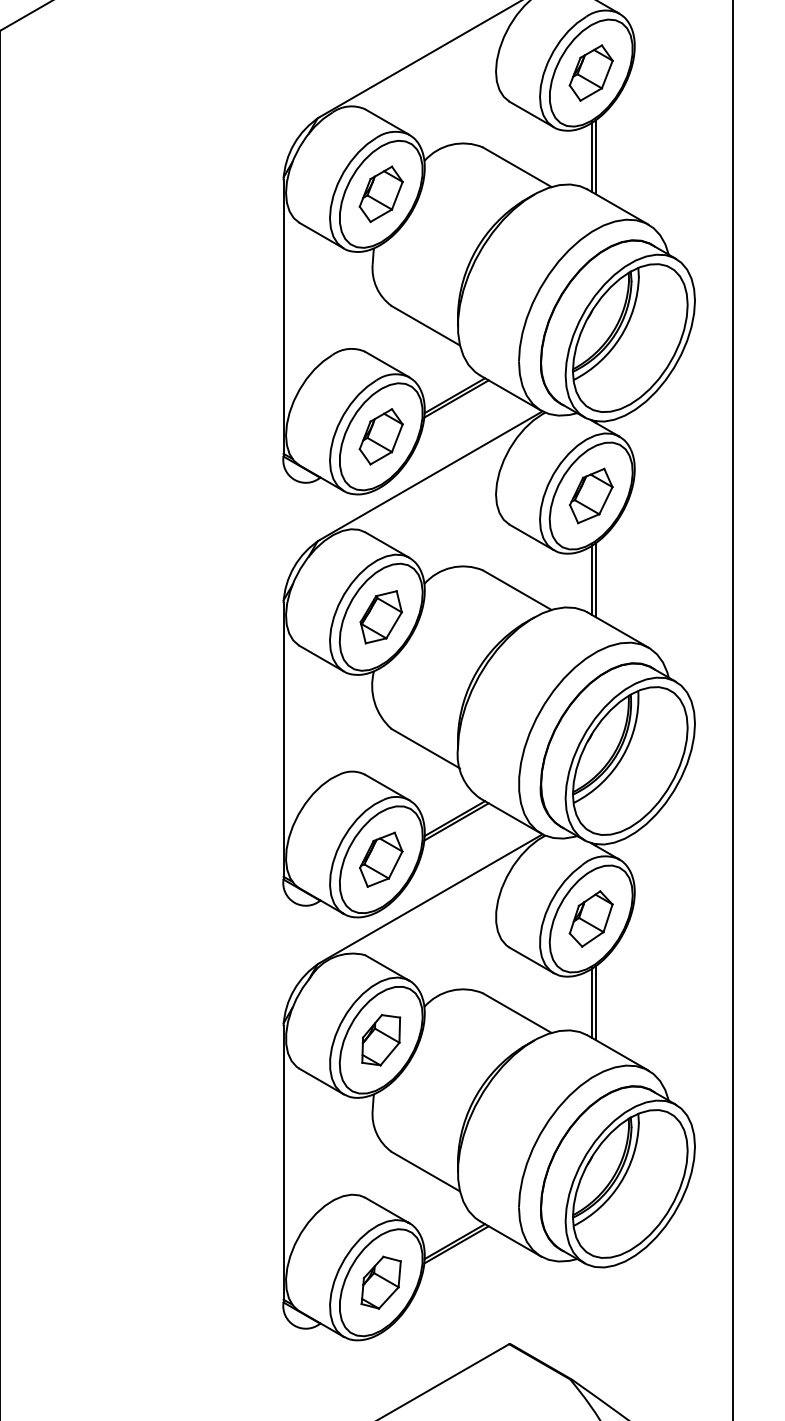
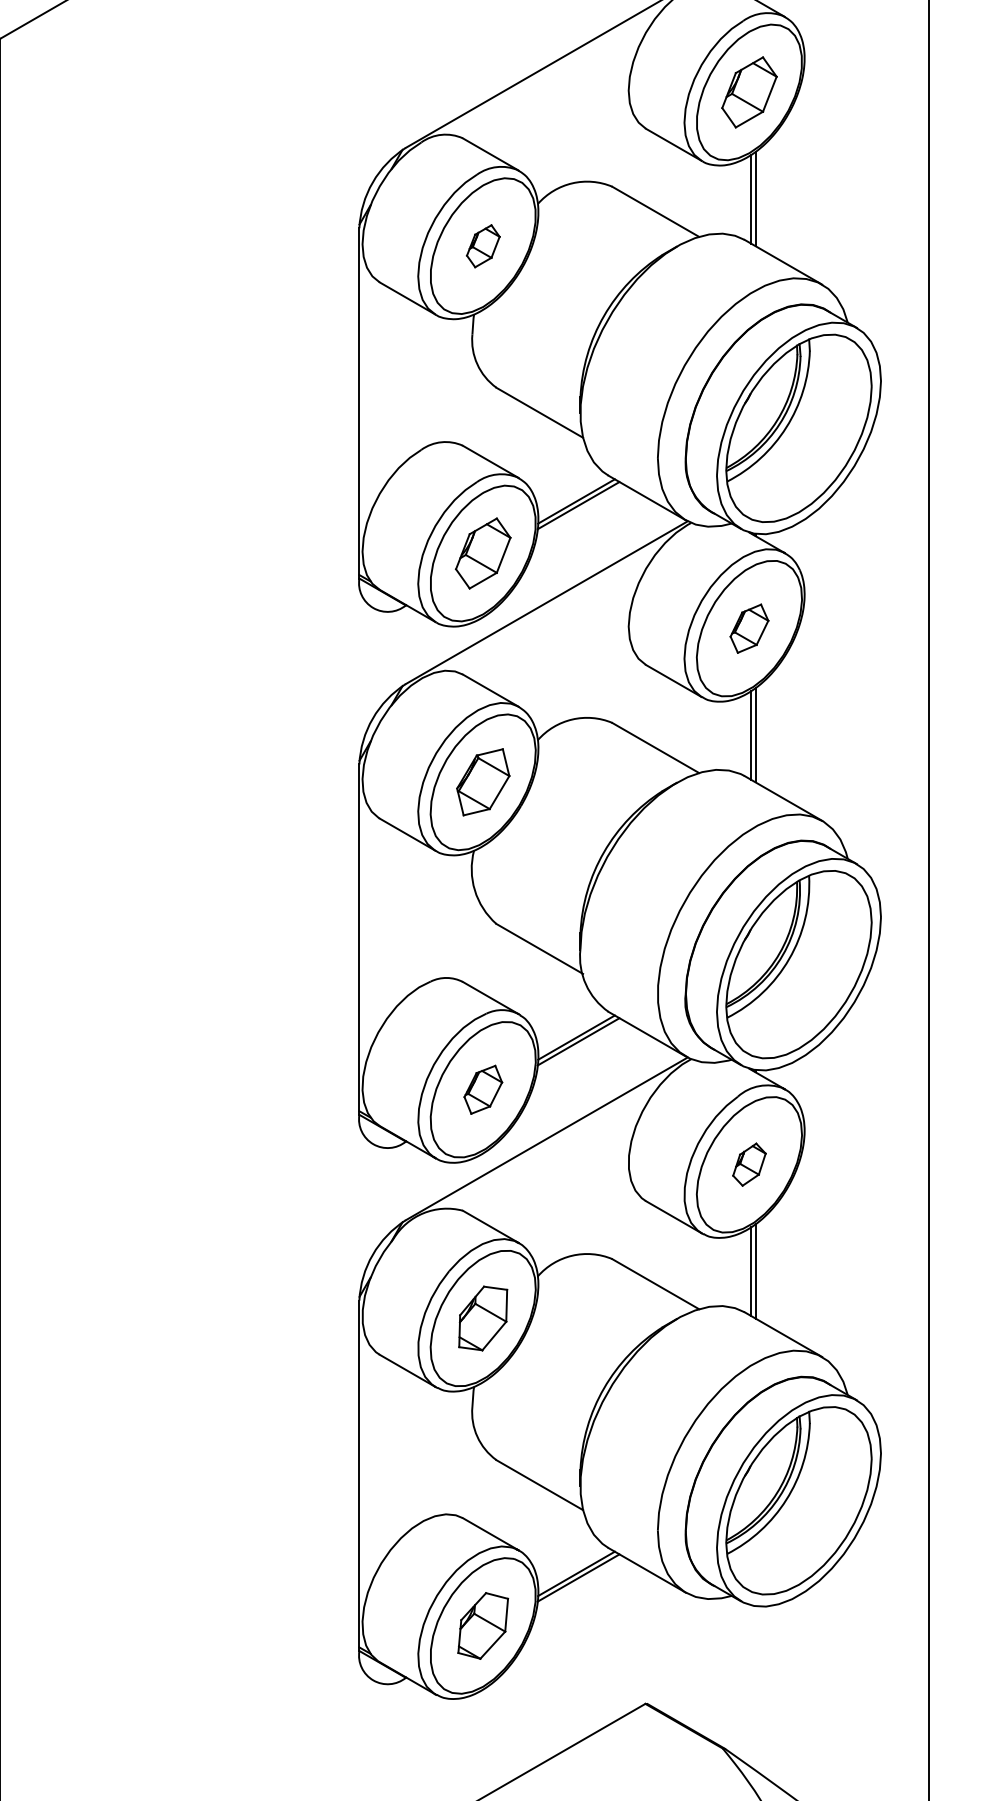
part: (381, 194) -> (483, 246), size x0.6
part: (591, 495) -> (749, 628), size x0.7
part: (381, 859) -> (483, 1089), size x0.7
part: (591, 918) -> (749, 1164), size x0.6

